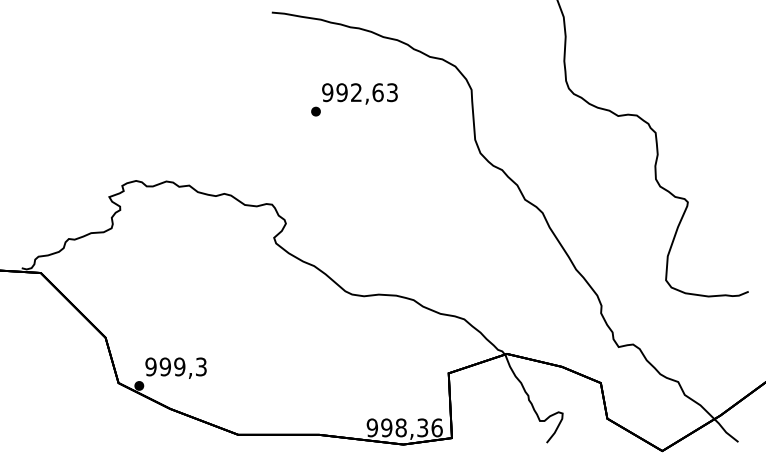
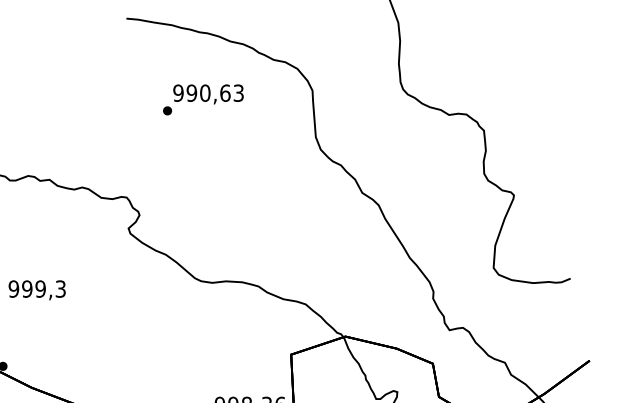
text: (356, 92) -> (205, 93), 992,63 -> 990,63
text: (175, 367) -> (36, 289), moved

